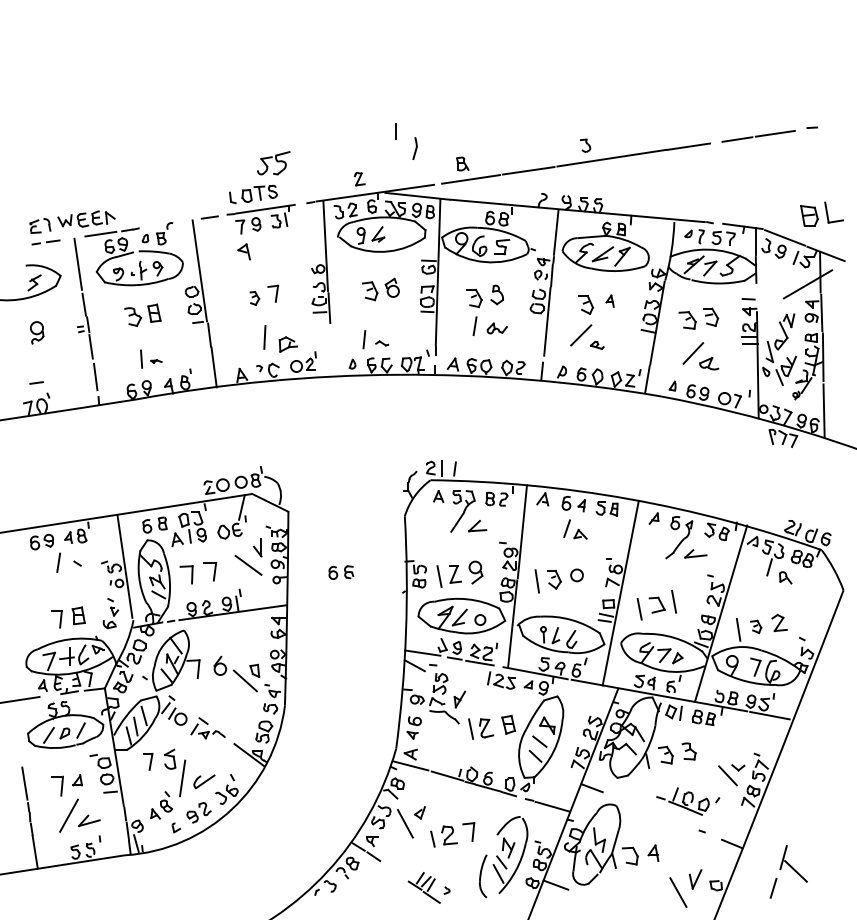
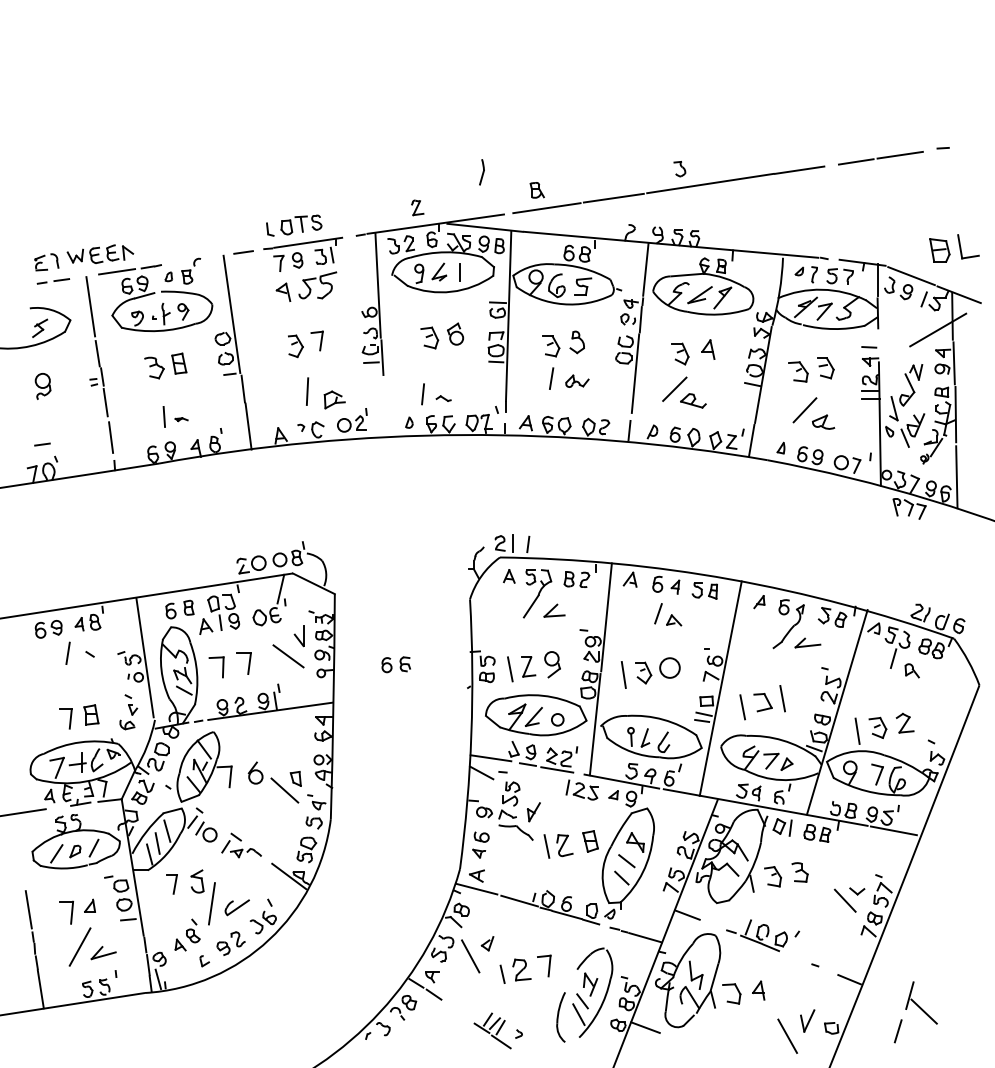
line: (395, 131) -> (459, 272), moved
part: (273, 163) -> (317, 285), moved
part: (254, 298) -> (295, 346), size x1.43
part: (610, 301) -> (708, 349), size x1.43
part: (597, 345) -> (693, 400), size x1.67
circle: (576, 574) -> (669, 667), size x1.43
part: (755, 626) -> (877, 727), size x1.43
part: (688, 801) -> (763, 935), moved

